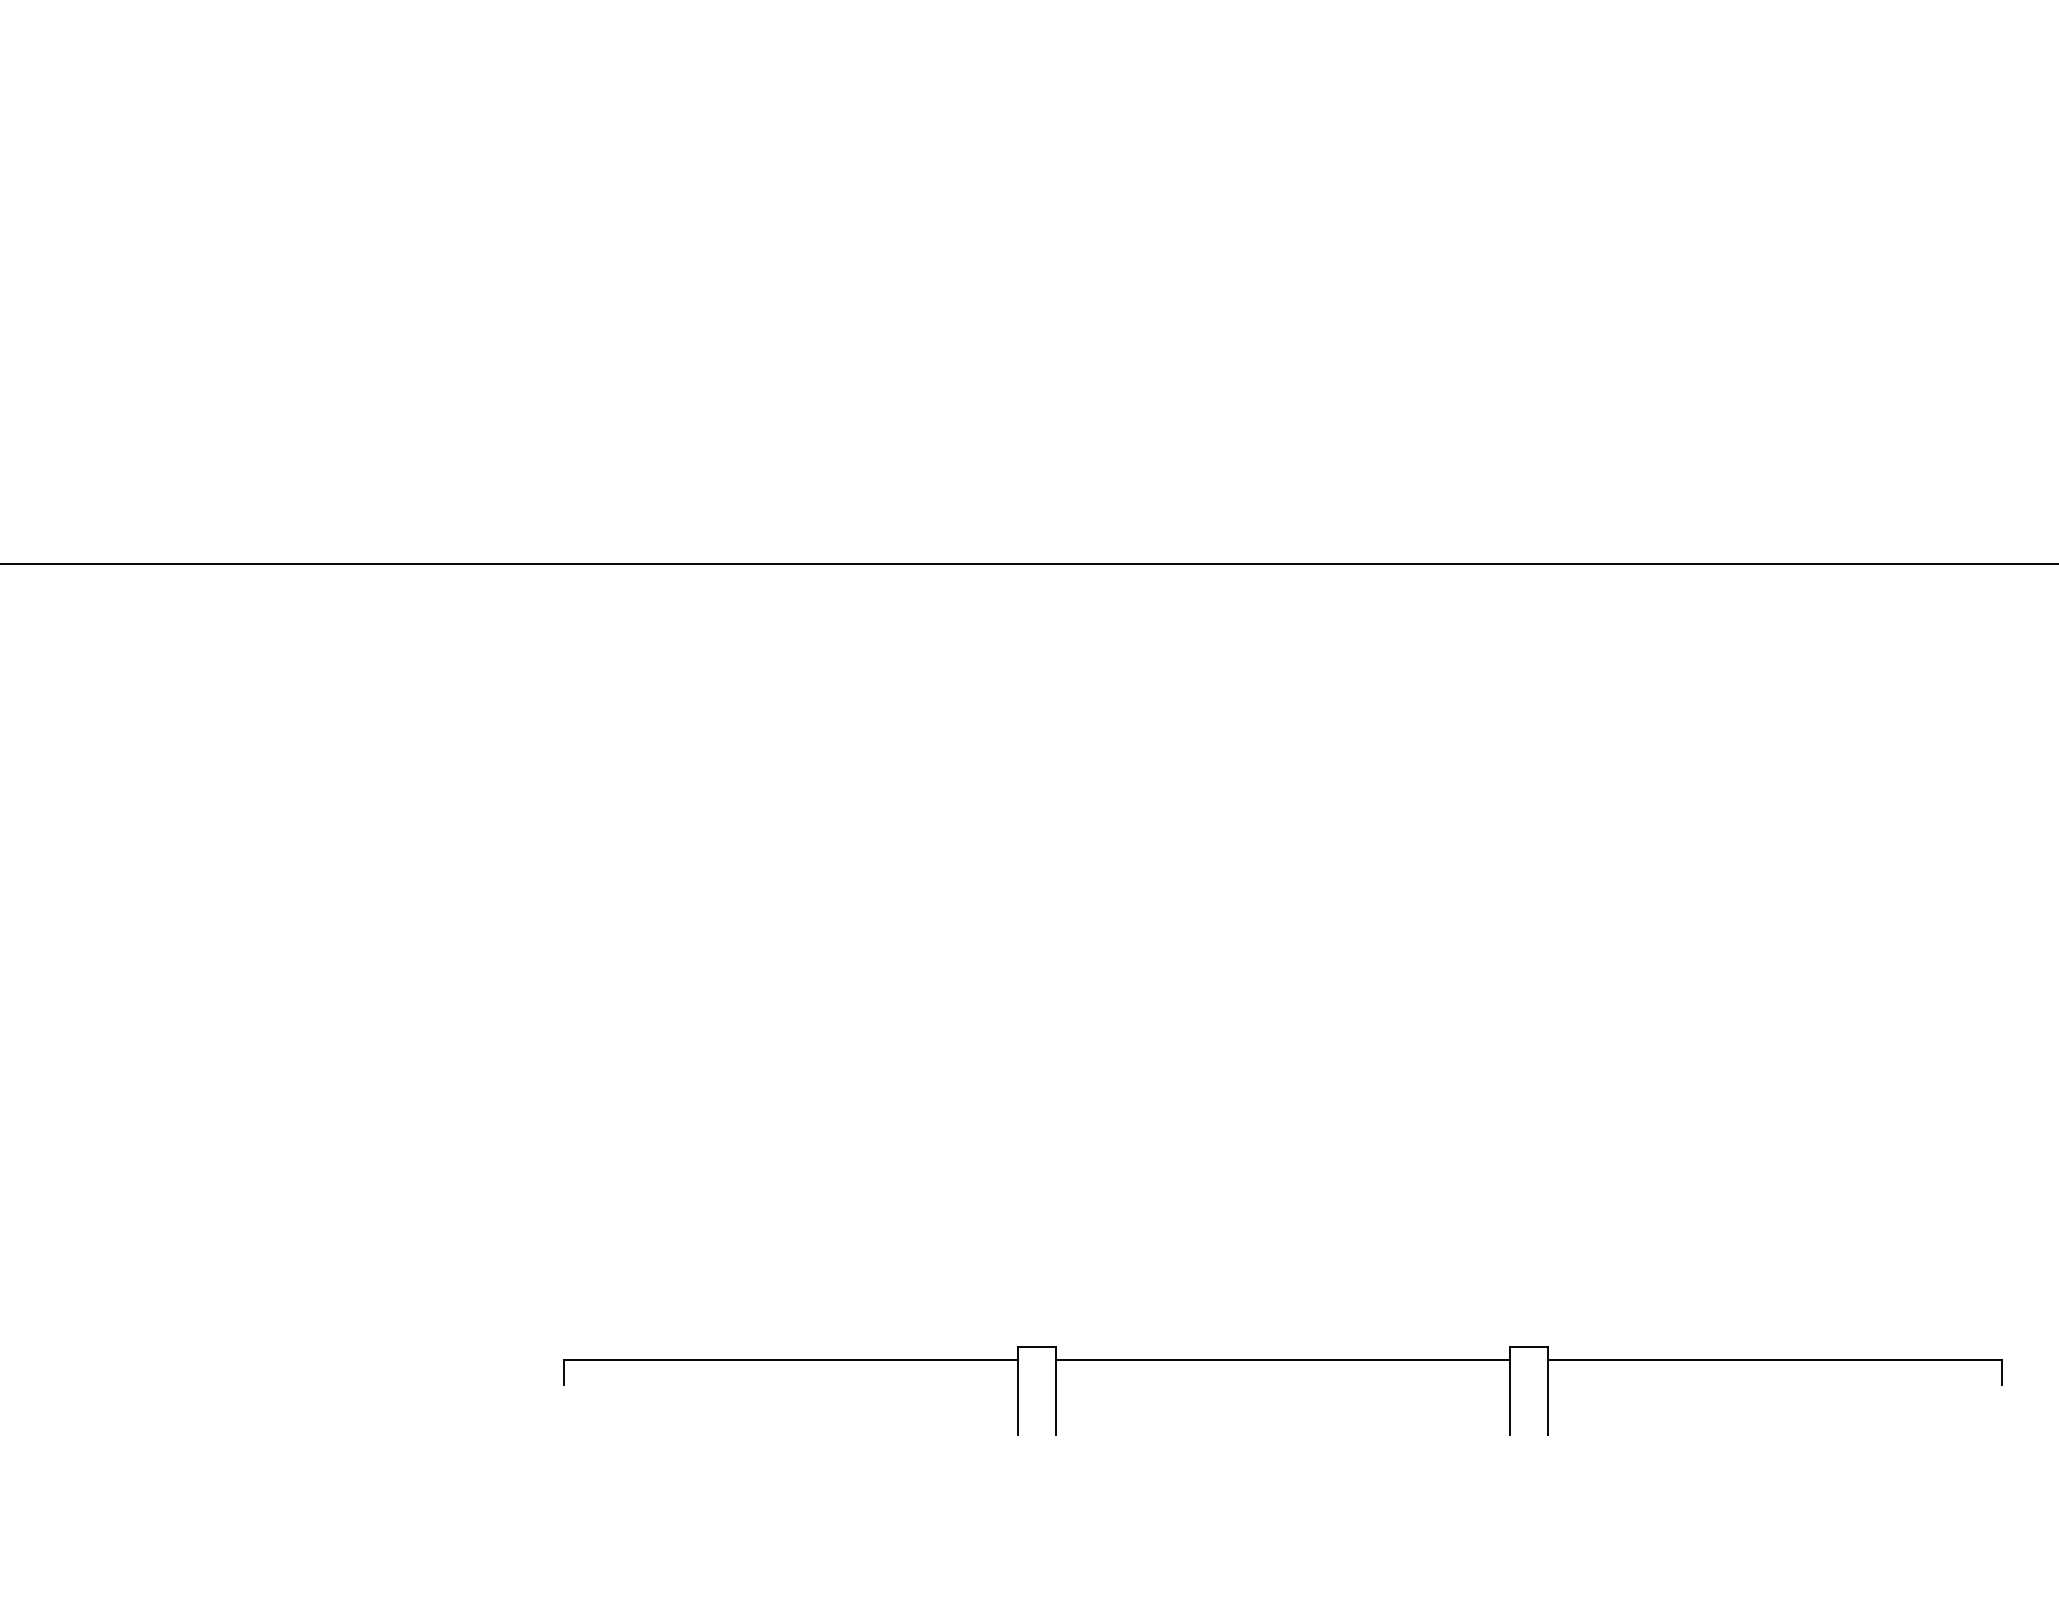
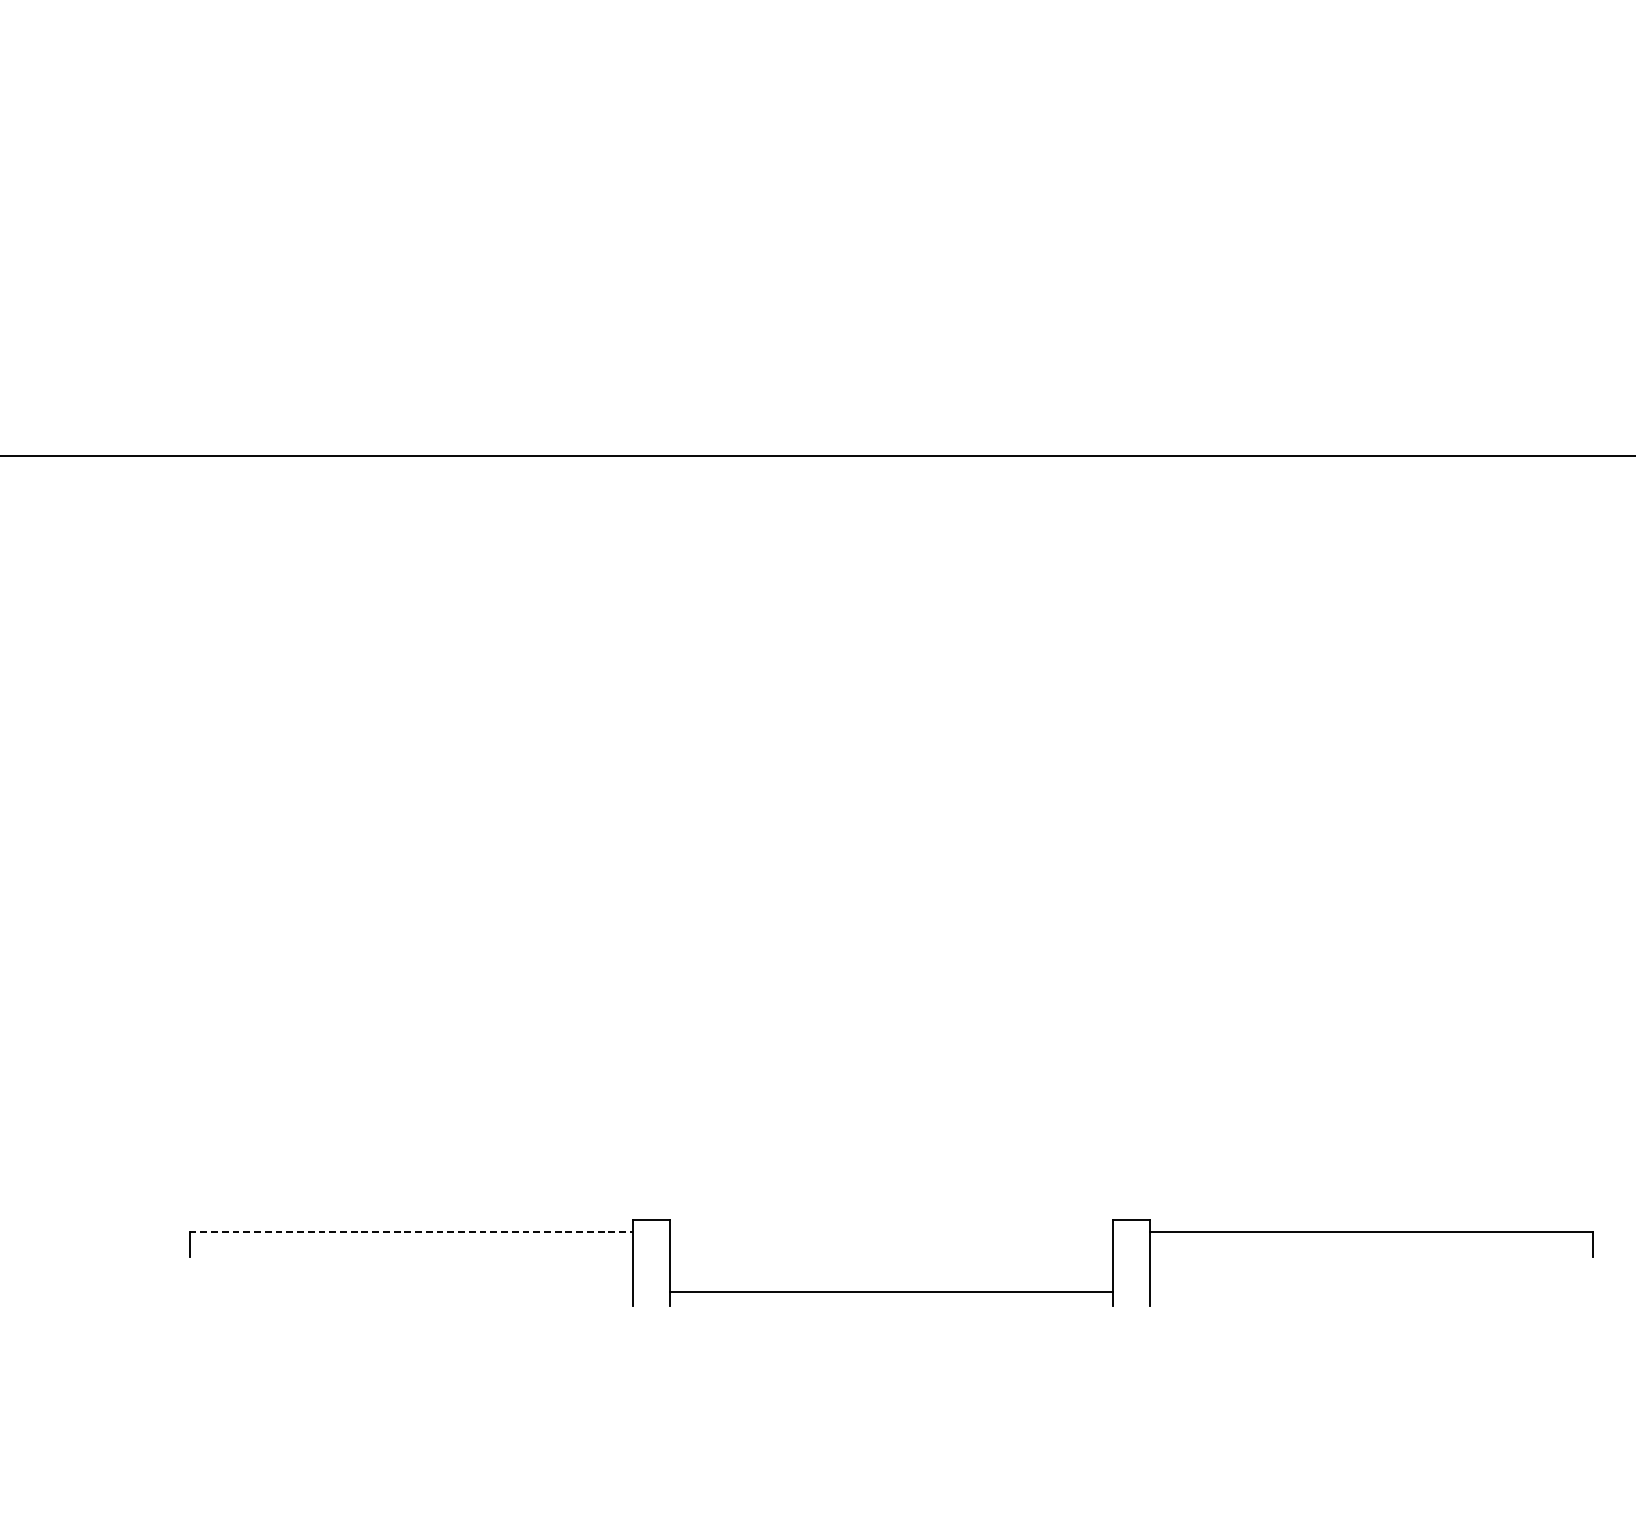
line: (791, 1359) -> (412, 1232), solid -> dashed
line: (1282, 1359) -> (891, 1291), moved

